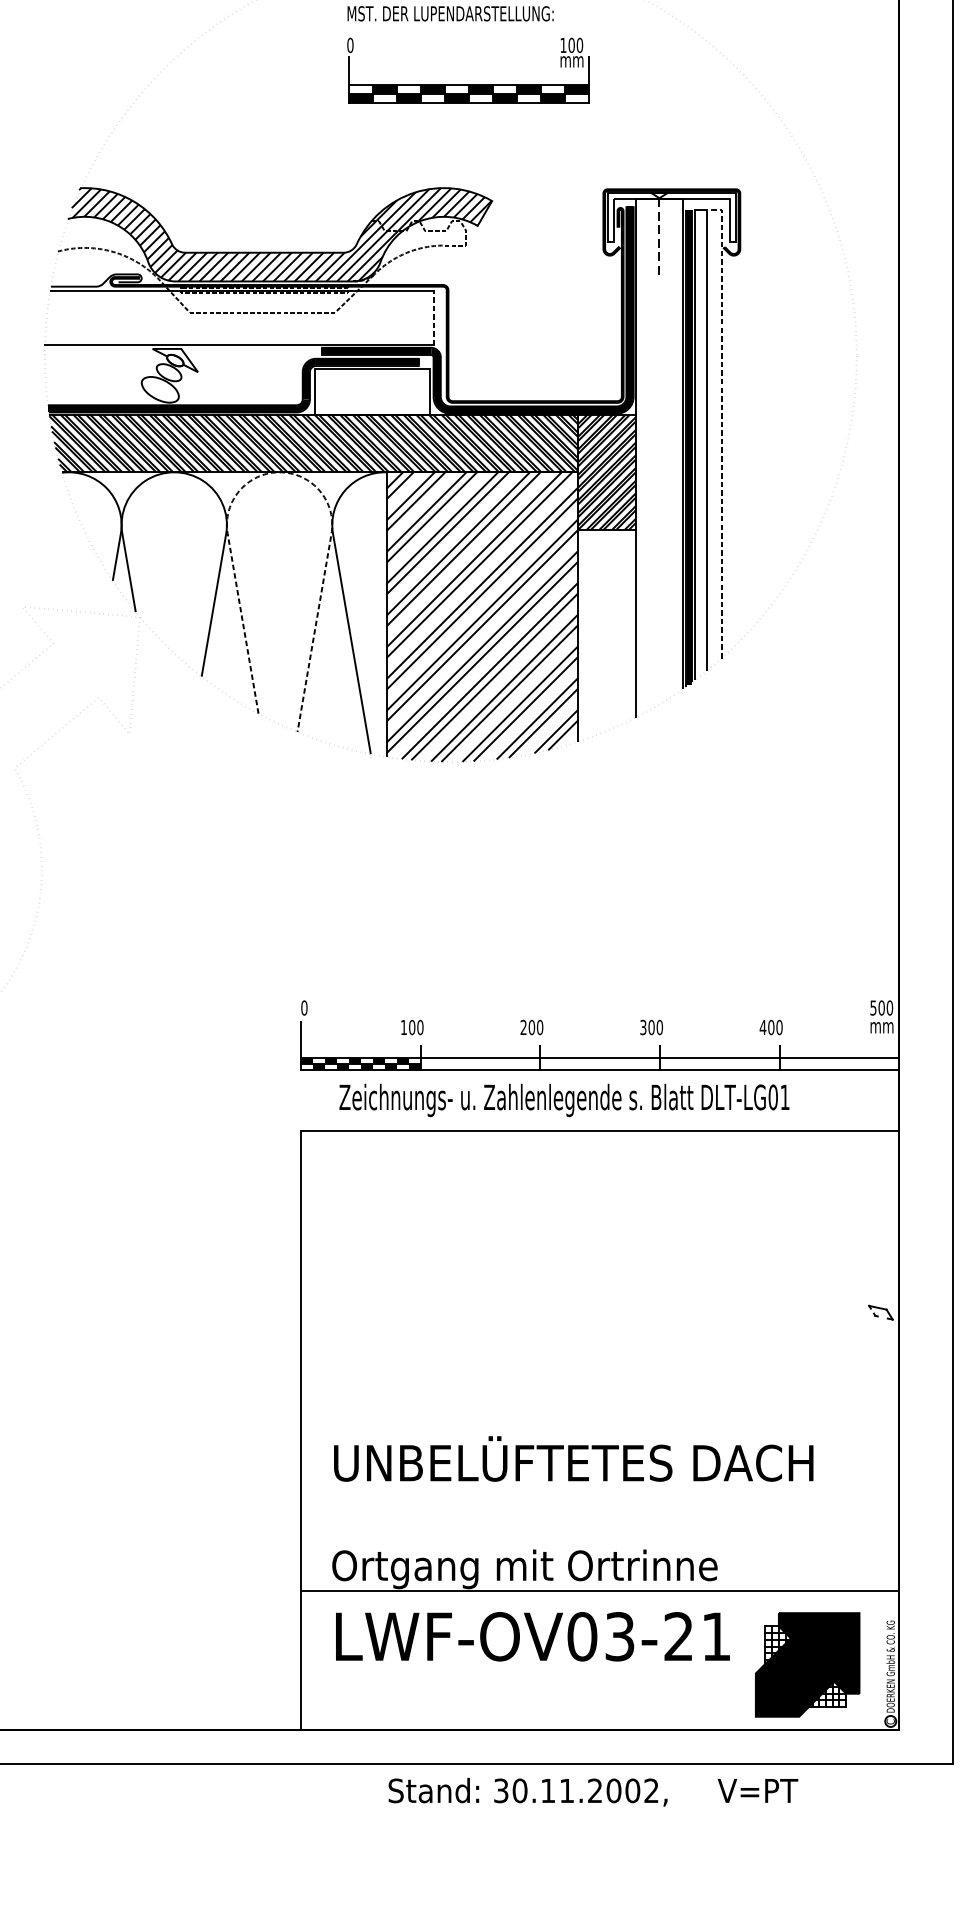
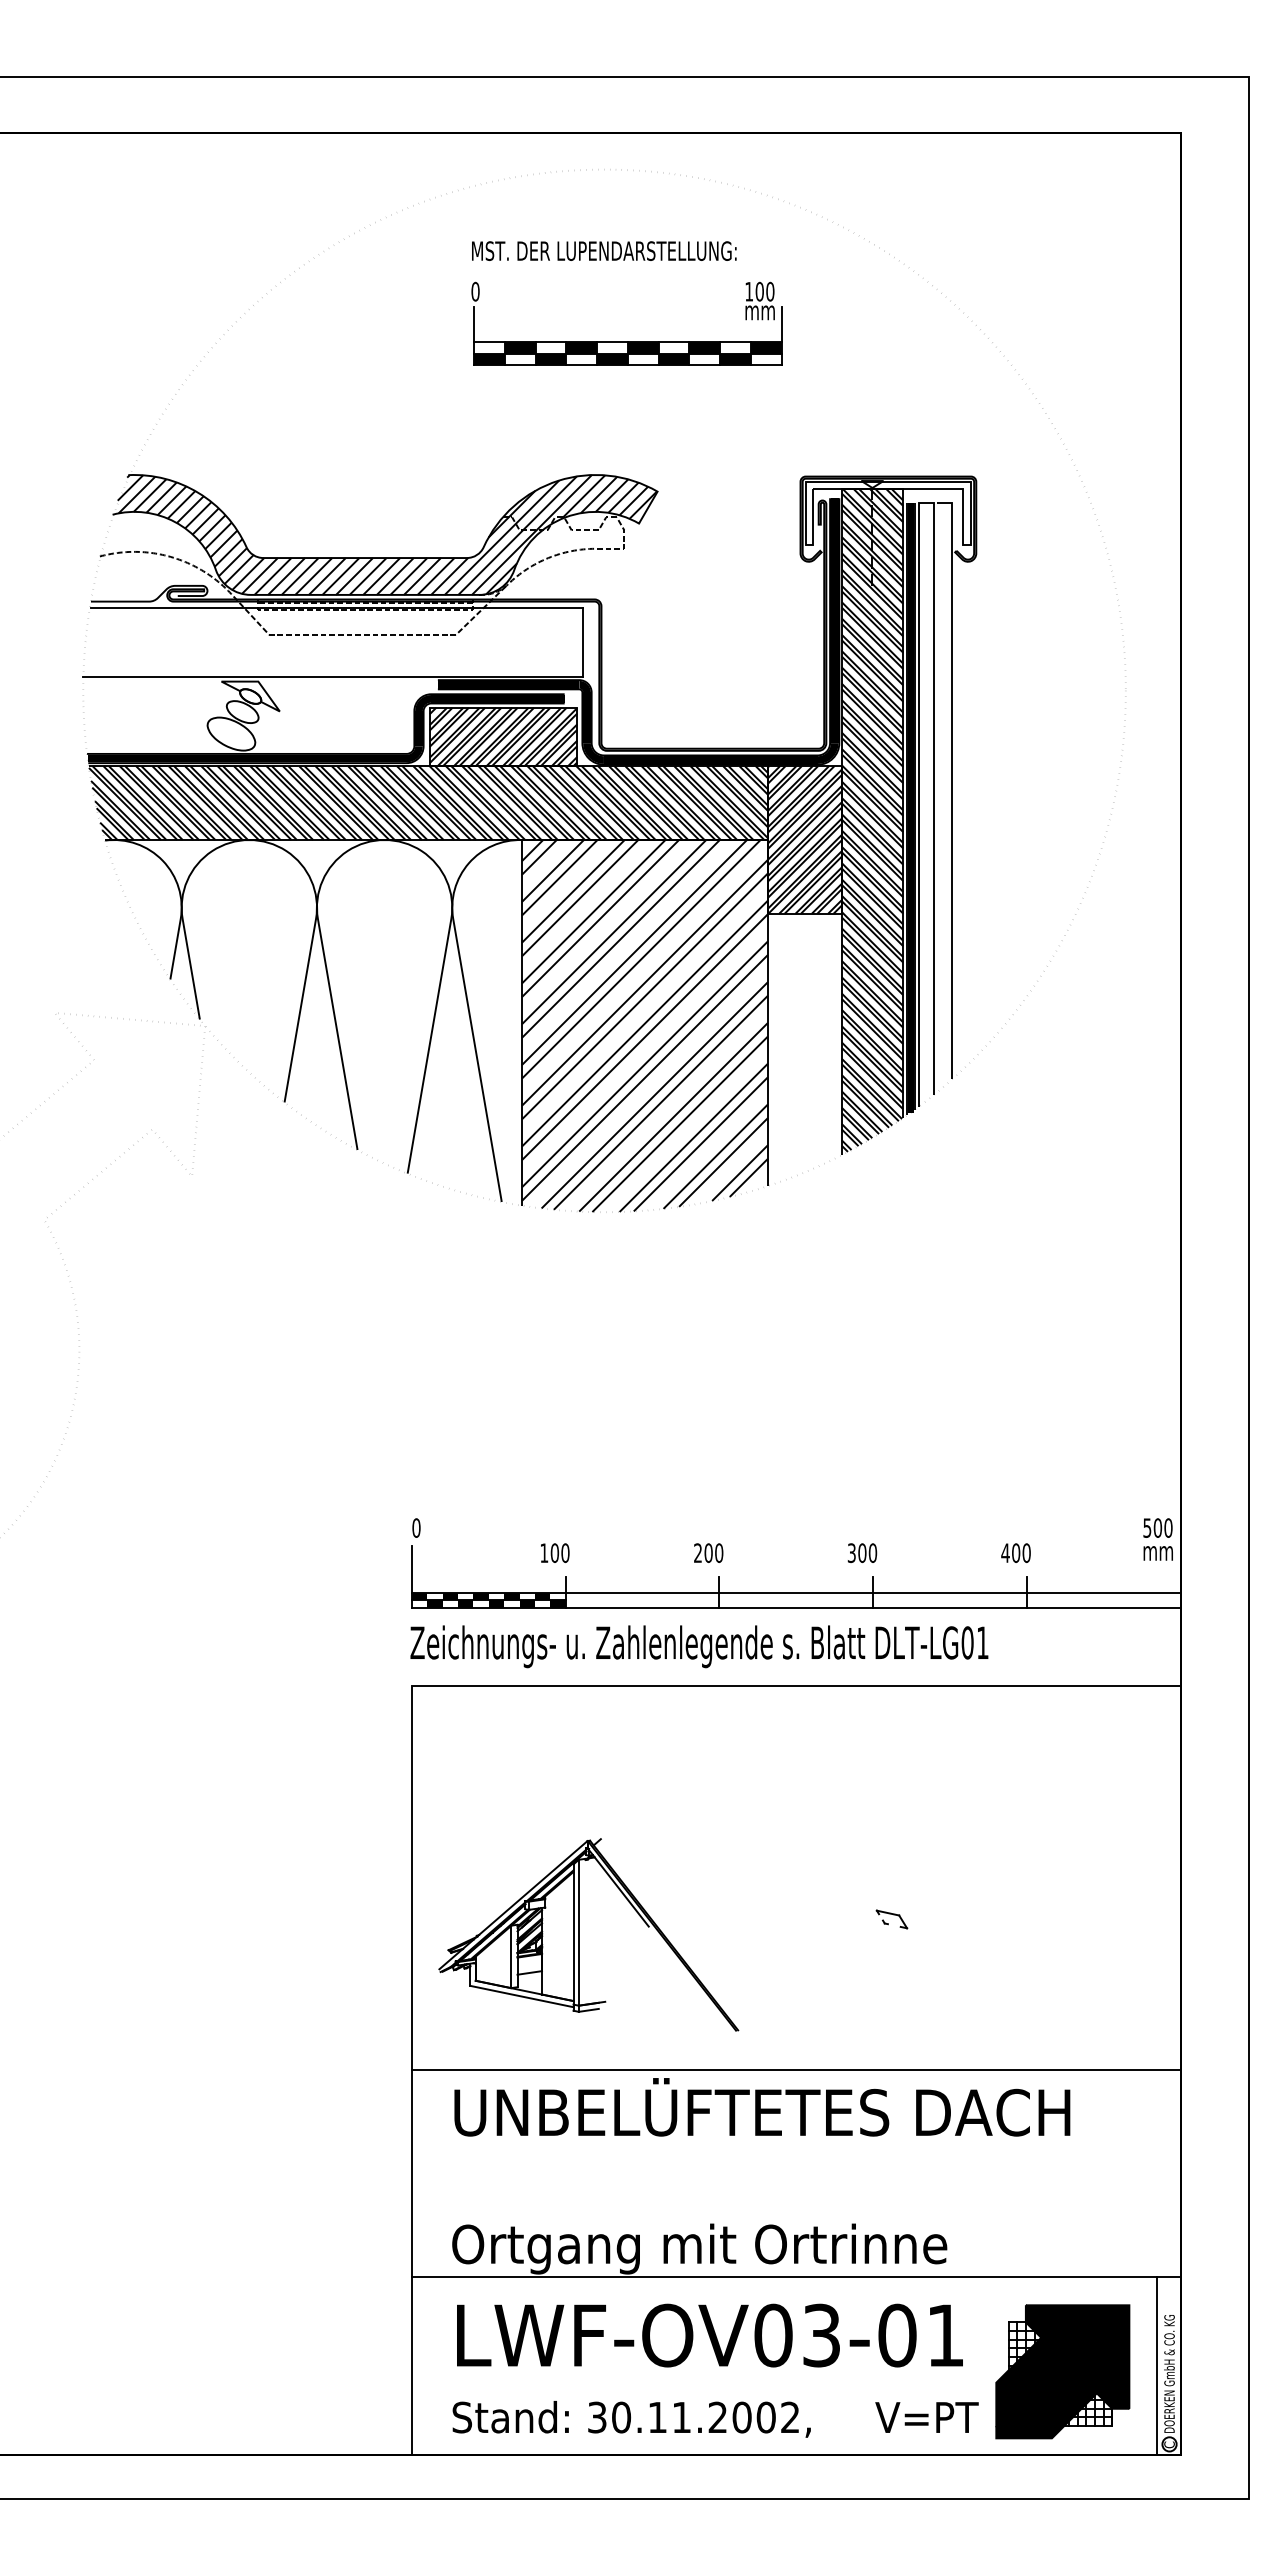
line: (433, 318) -> (582, 642), dashed -> solid
hatch: (372, 391) -> (503, 736), added
line: (721, 427) -> (952, 782), dashed -> solid
hatch: (659, 457) -> (872, 820), added
line: (288, 472) -> (395, 840), dashed -> solid
text: (564, 1100) -> (699, 1646), moved
part: (880, 1312) -> (891, 1919), moved
part: (431, 1324) -> (579, 1934), added
line: (599, 1430) -> (795, 2070), added
text: (678, 1636) -> (897, 2335), LWF-OV03-21 -> LWF-OV03-01
line: (881, 1660) -> (1157, 2365), added
text: (593, 1792) -> (715, 2419), moved

